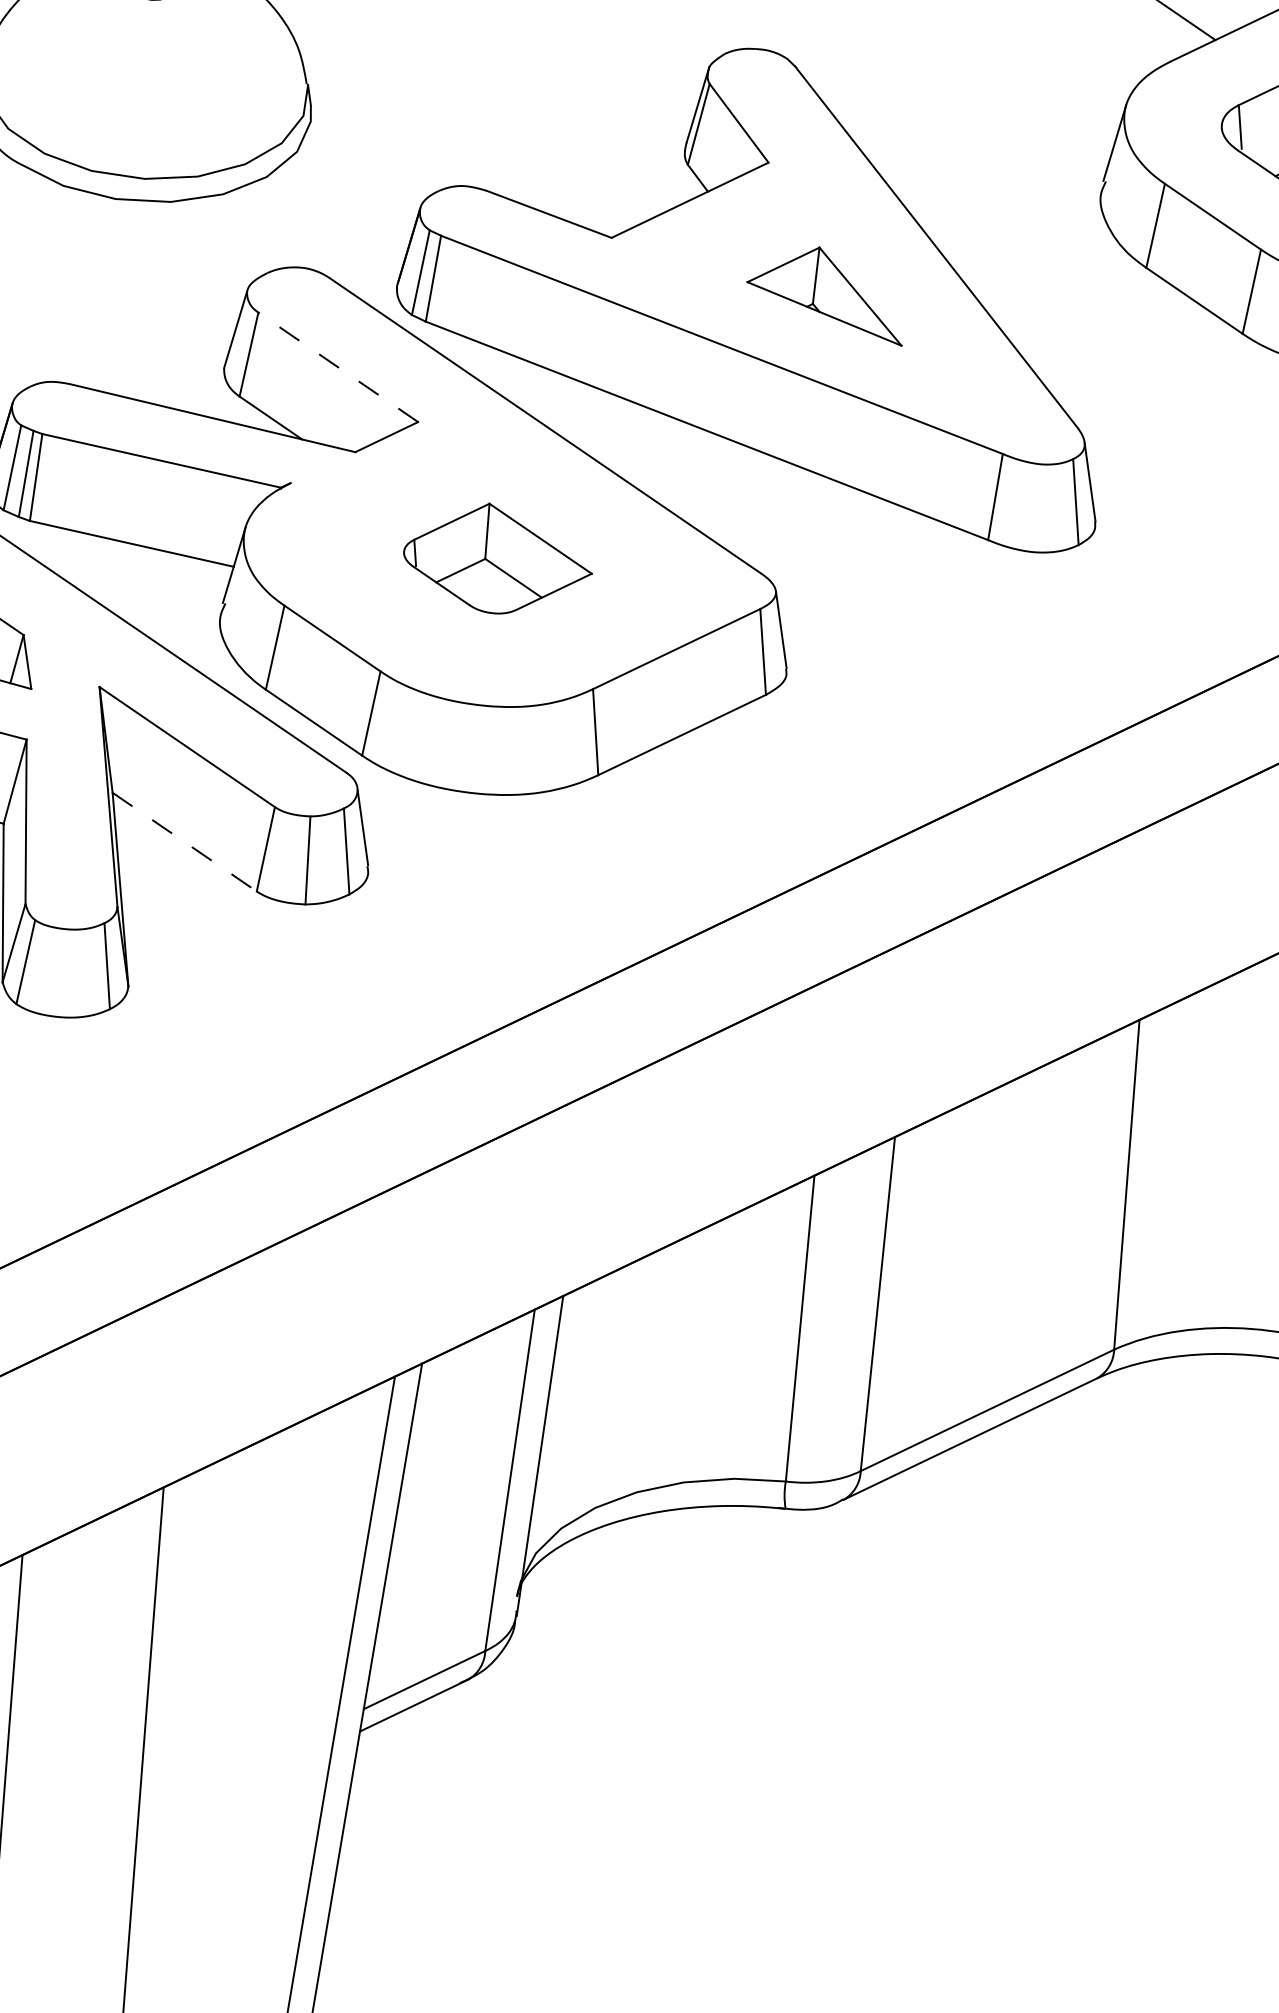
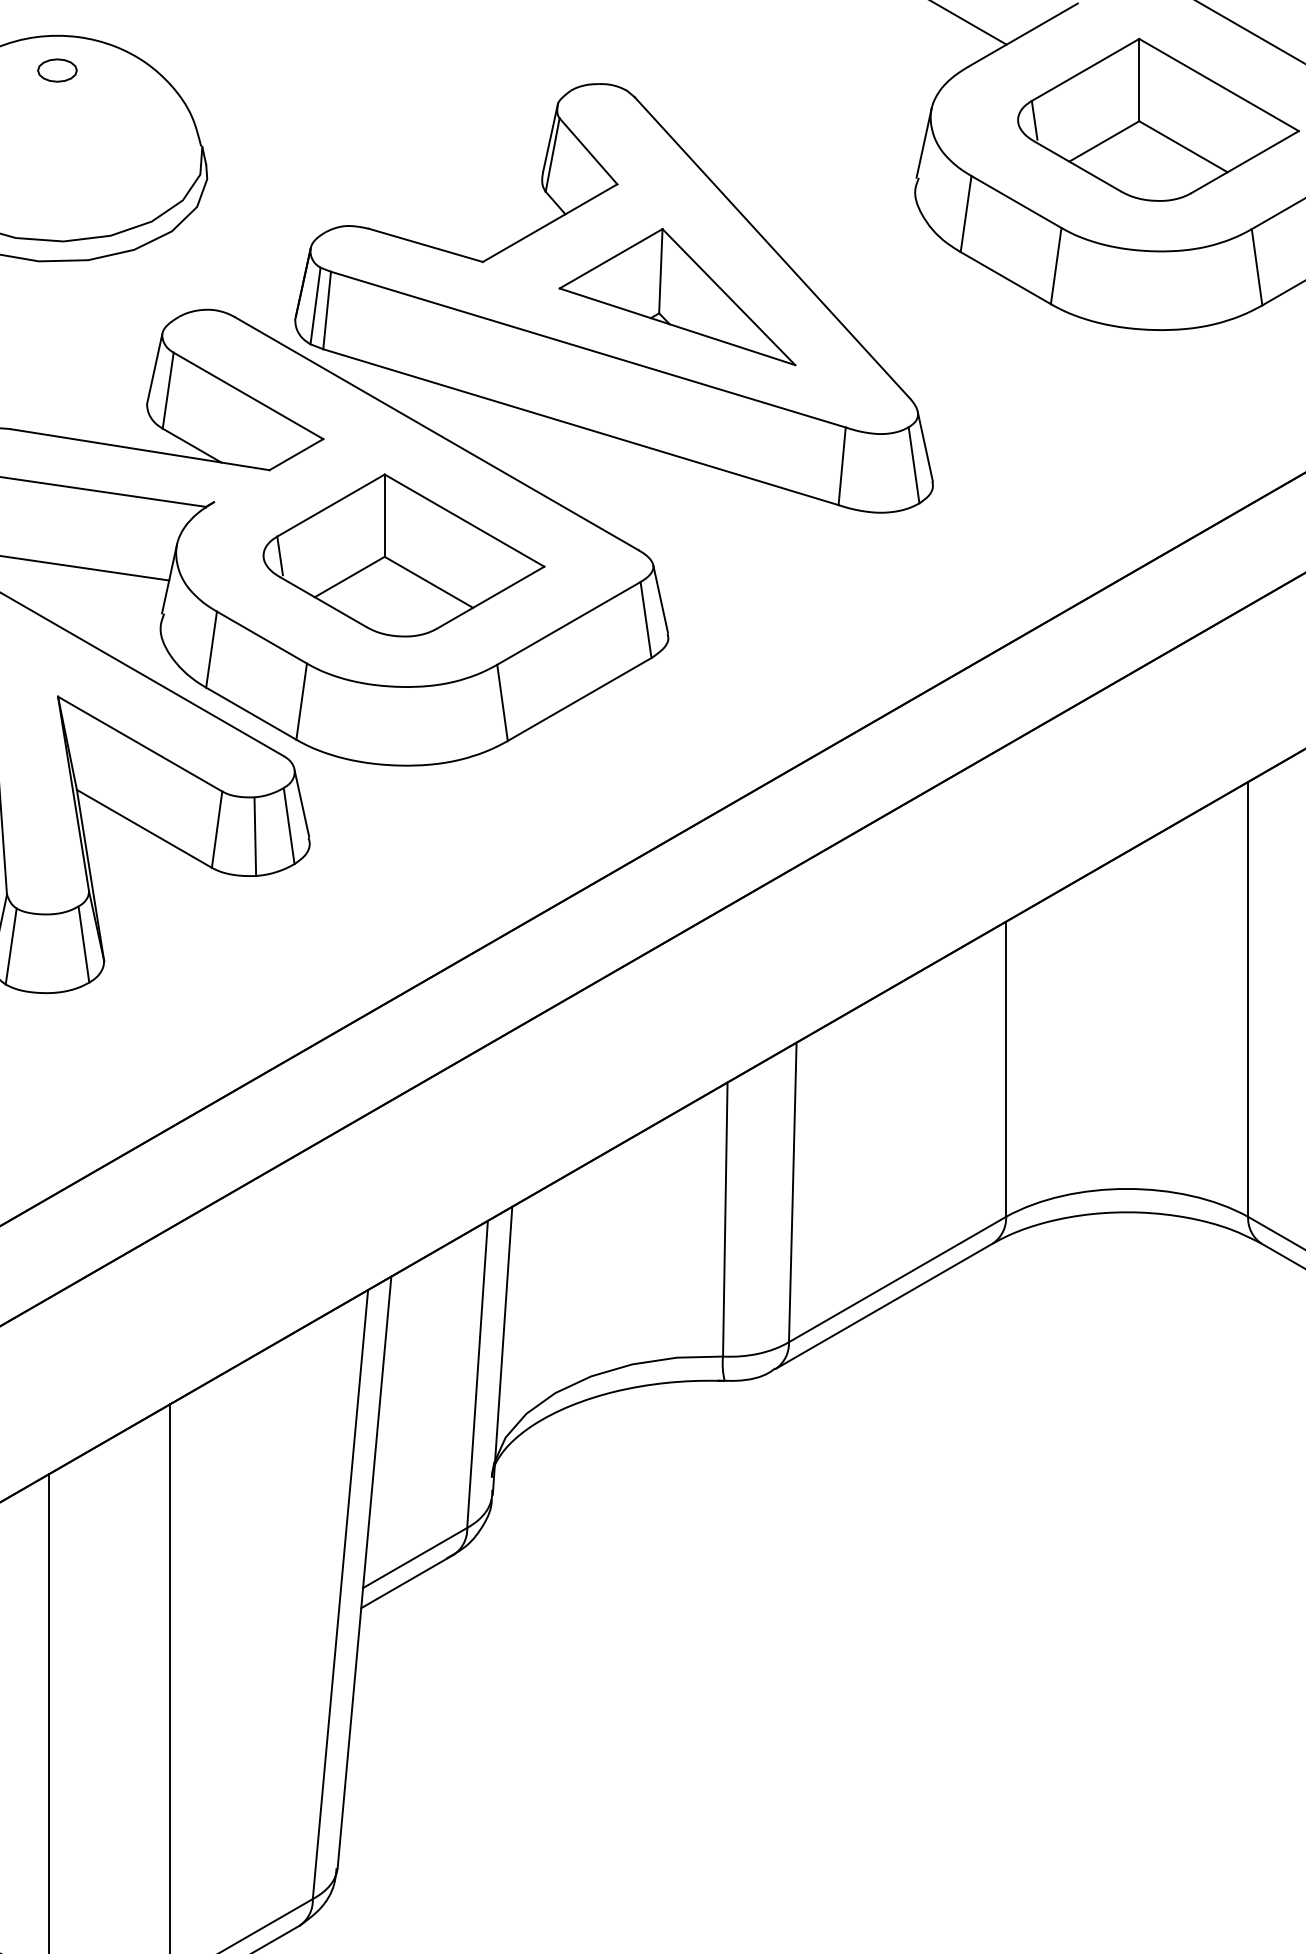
part: (826, 294) -> (677, 297), size x1.67
line: (338, 366) -> (248, 395), dashed -> solid
part: (497, 558) -> (403, 555), size x1.67
line: (184, 841) -> (144, 828), dashed -> solid

